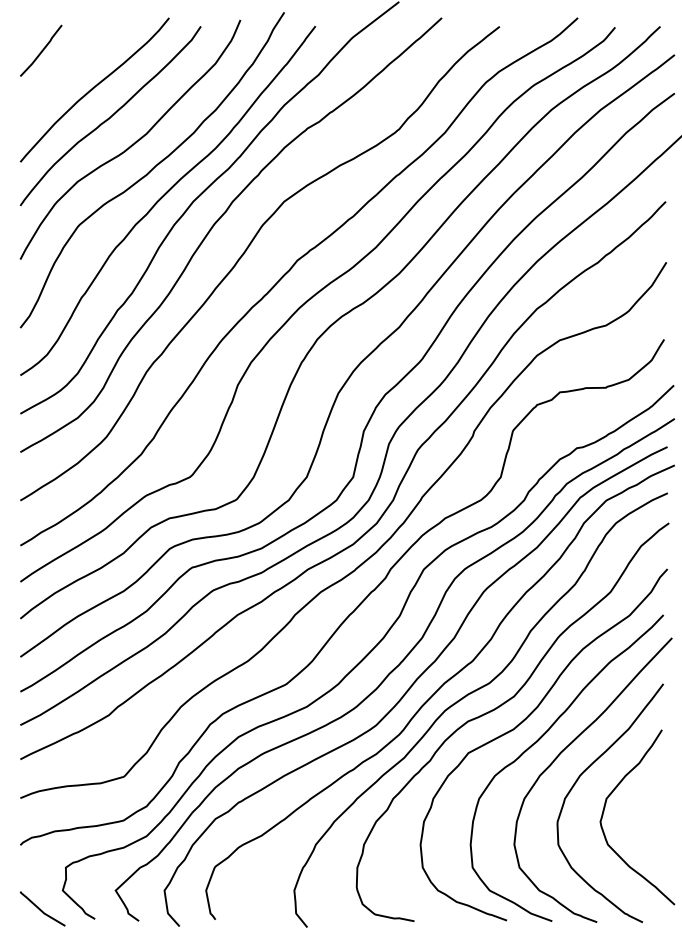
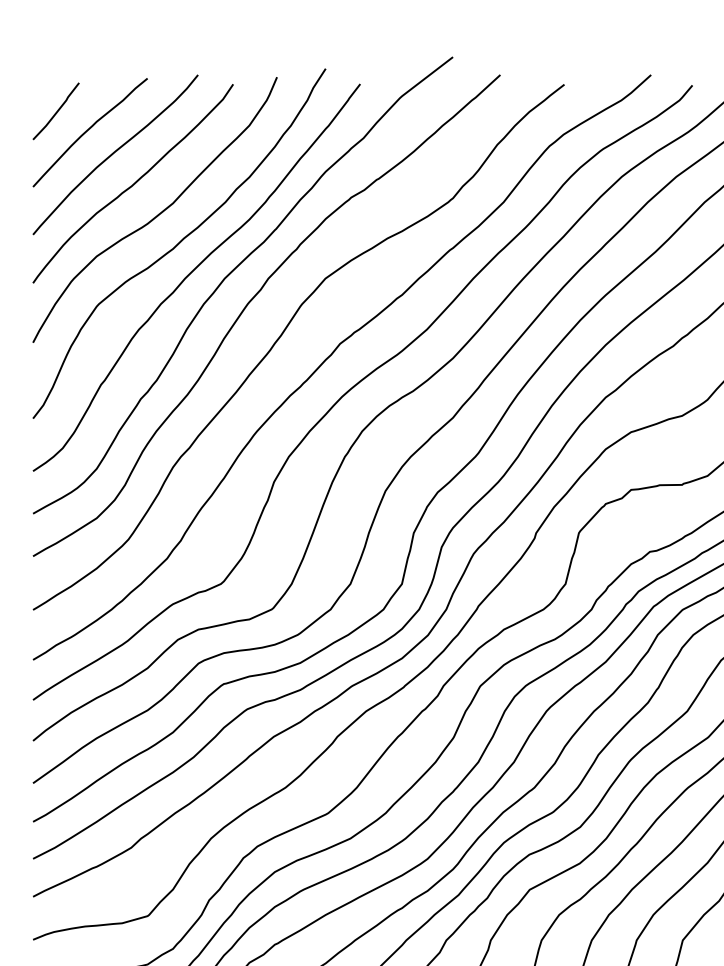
curve: (70, 68) -> (88, 130), added

